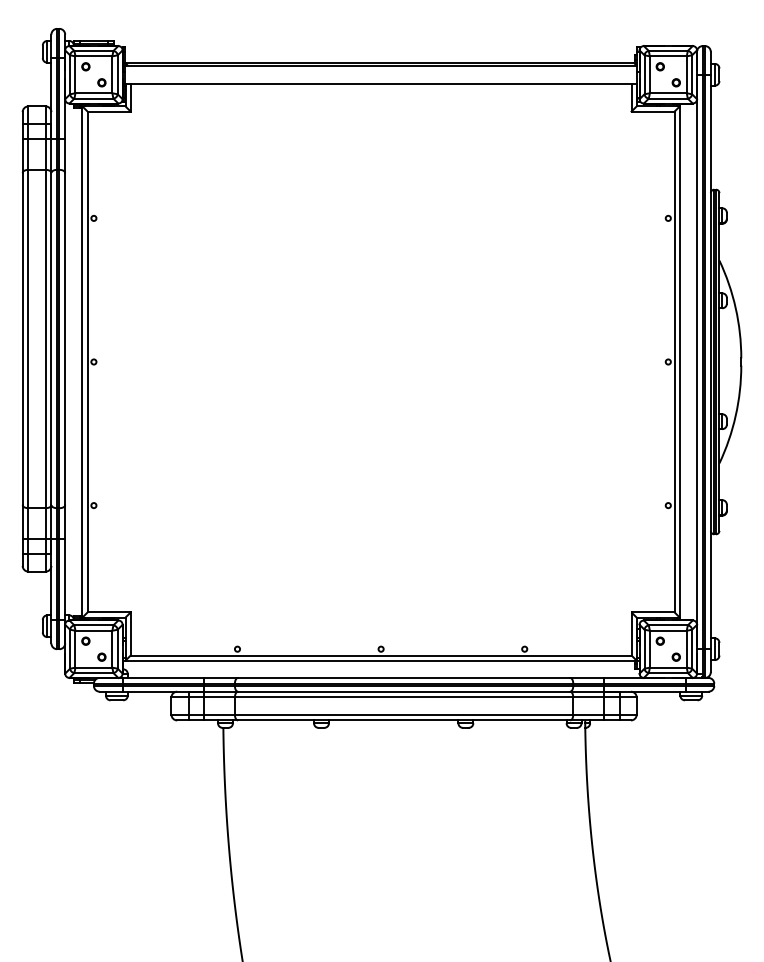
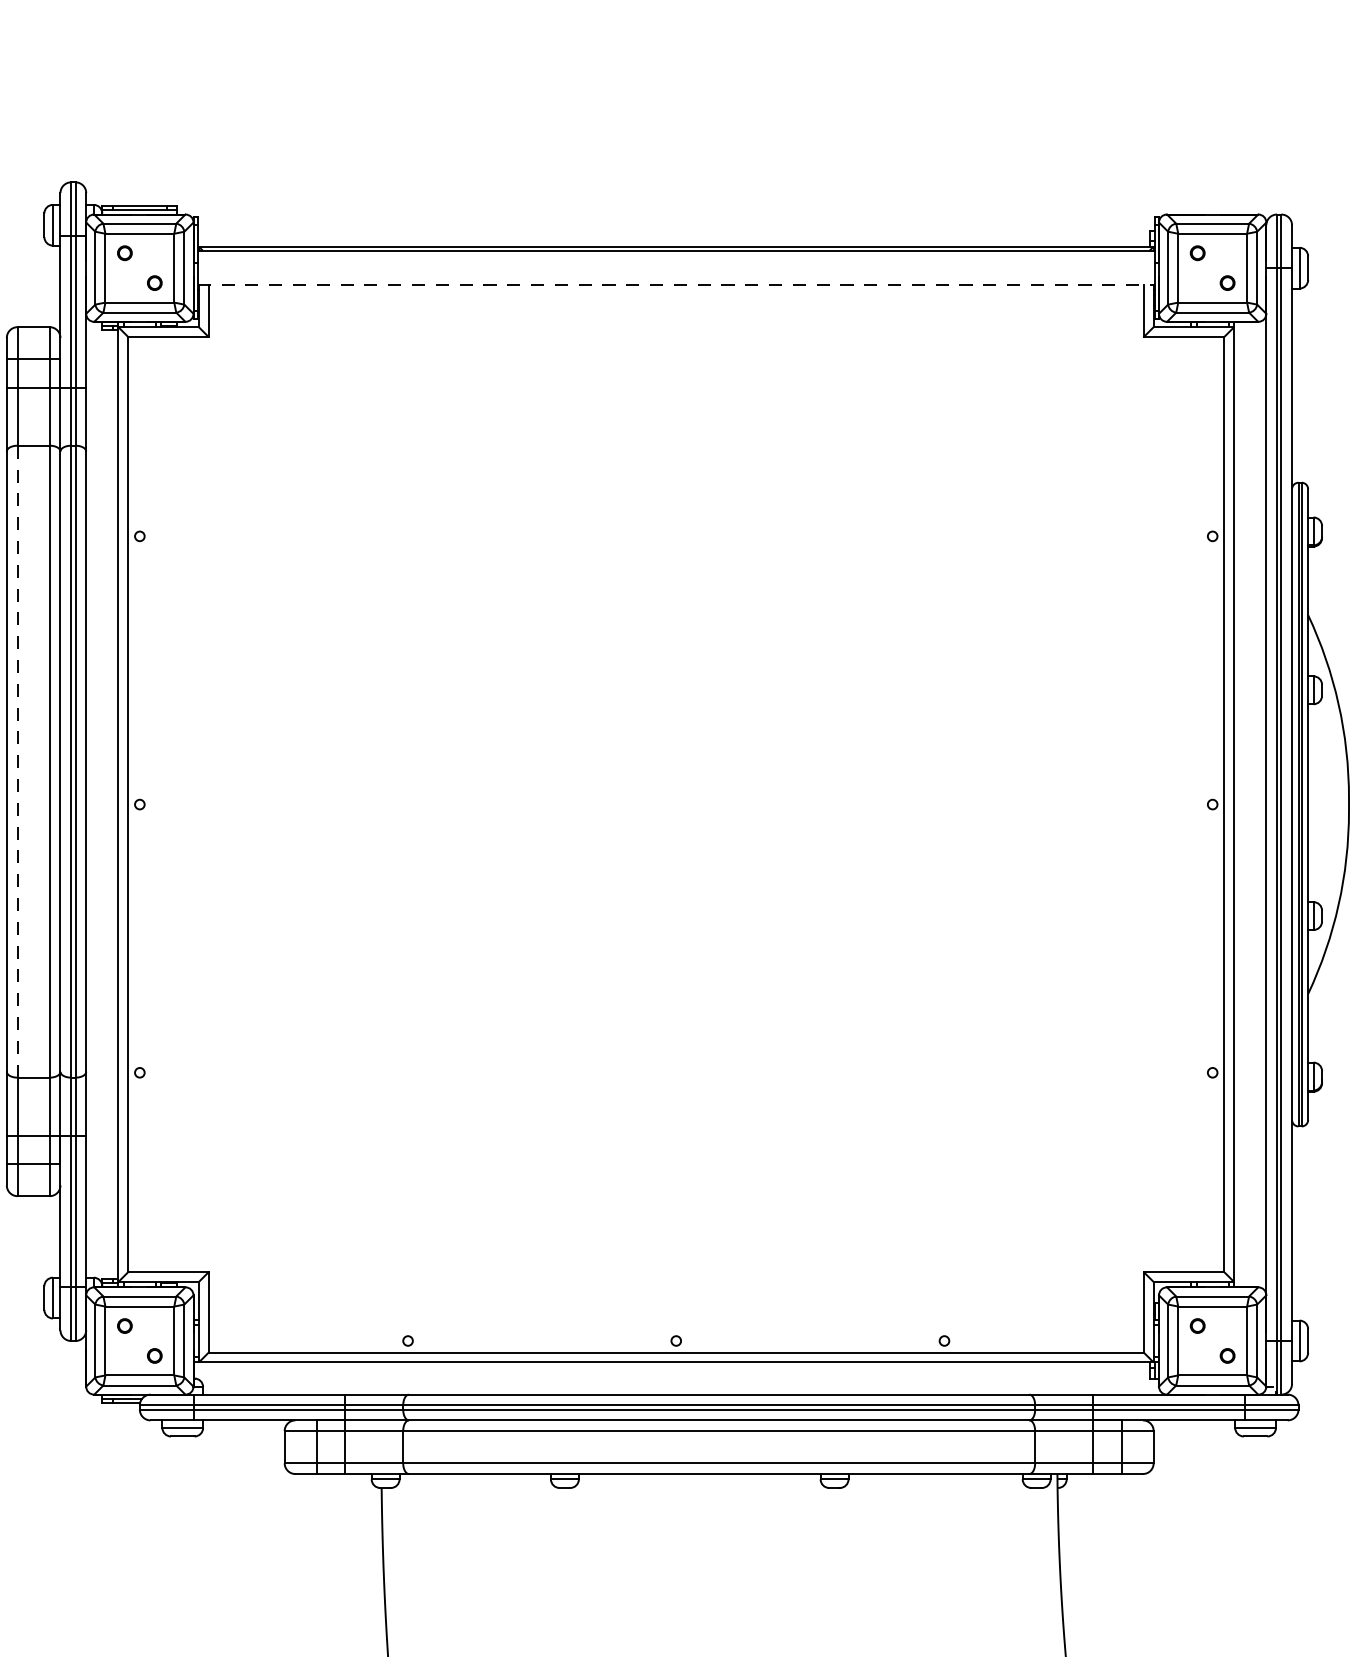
line: (381, 84) -> (676, 286), solid -> dashed
line: (28, 339) -> (17, 762), solid -> dashed

